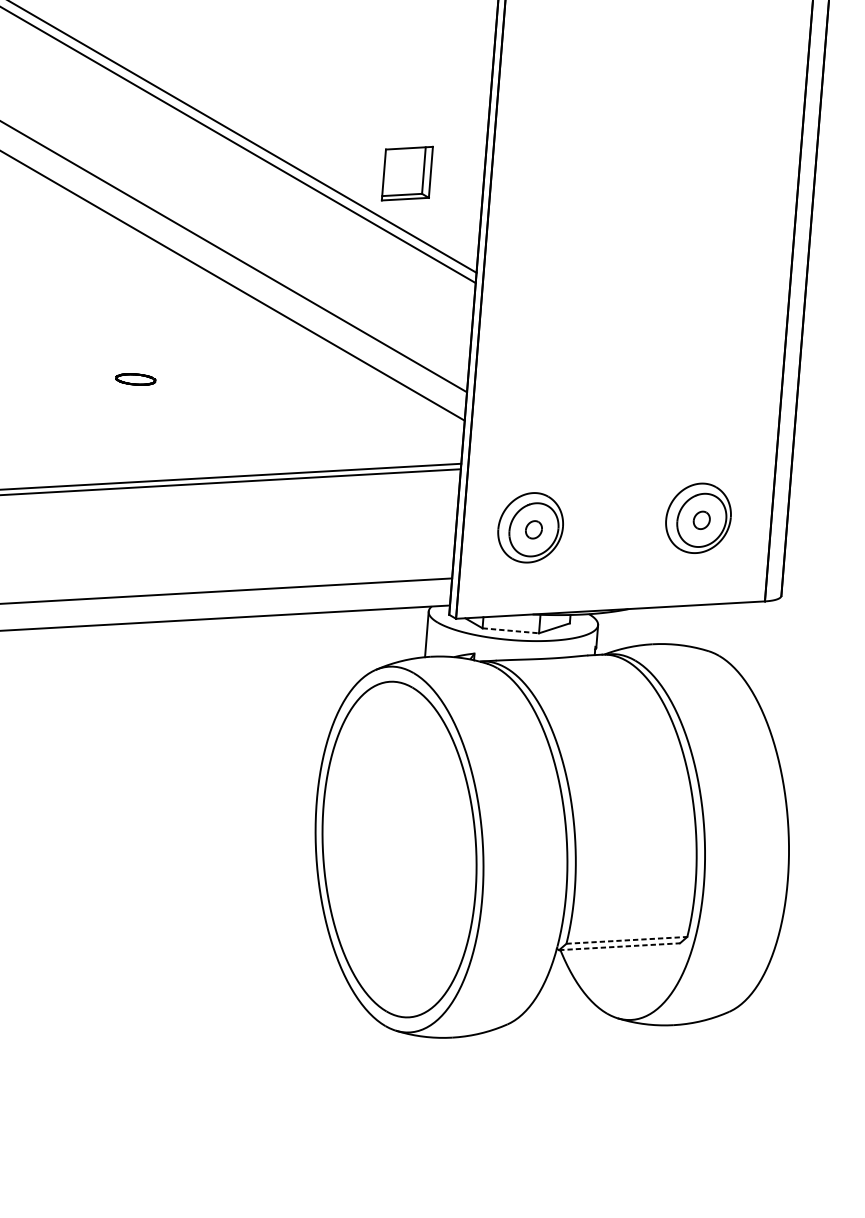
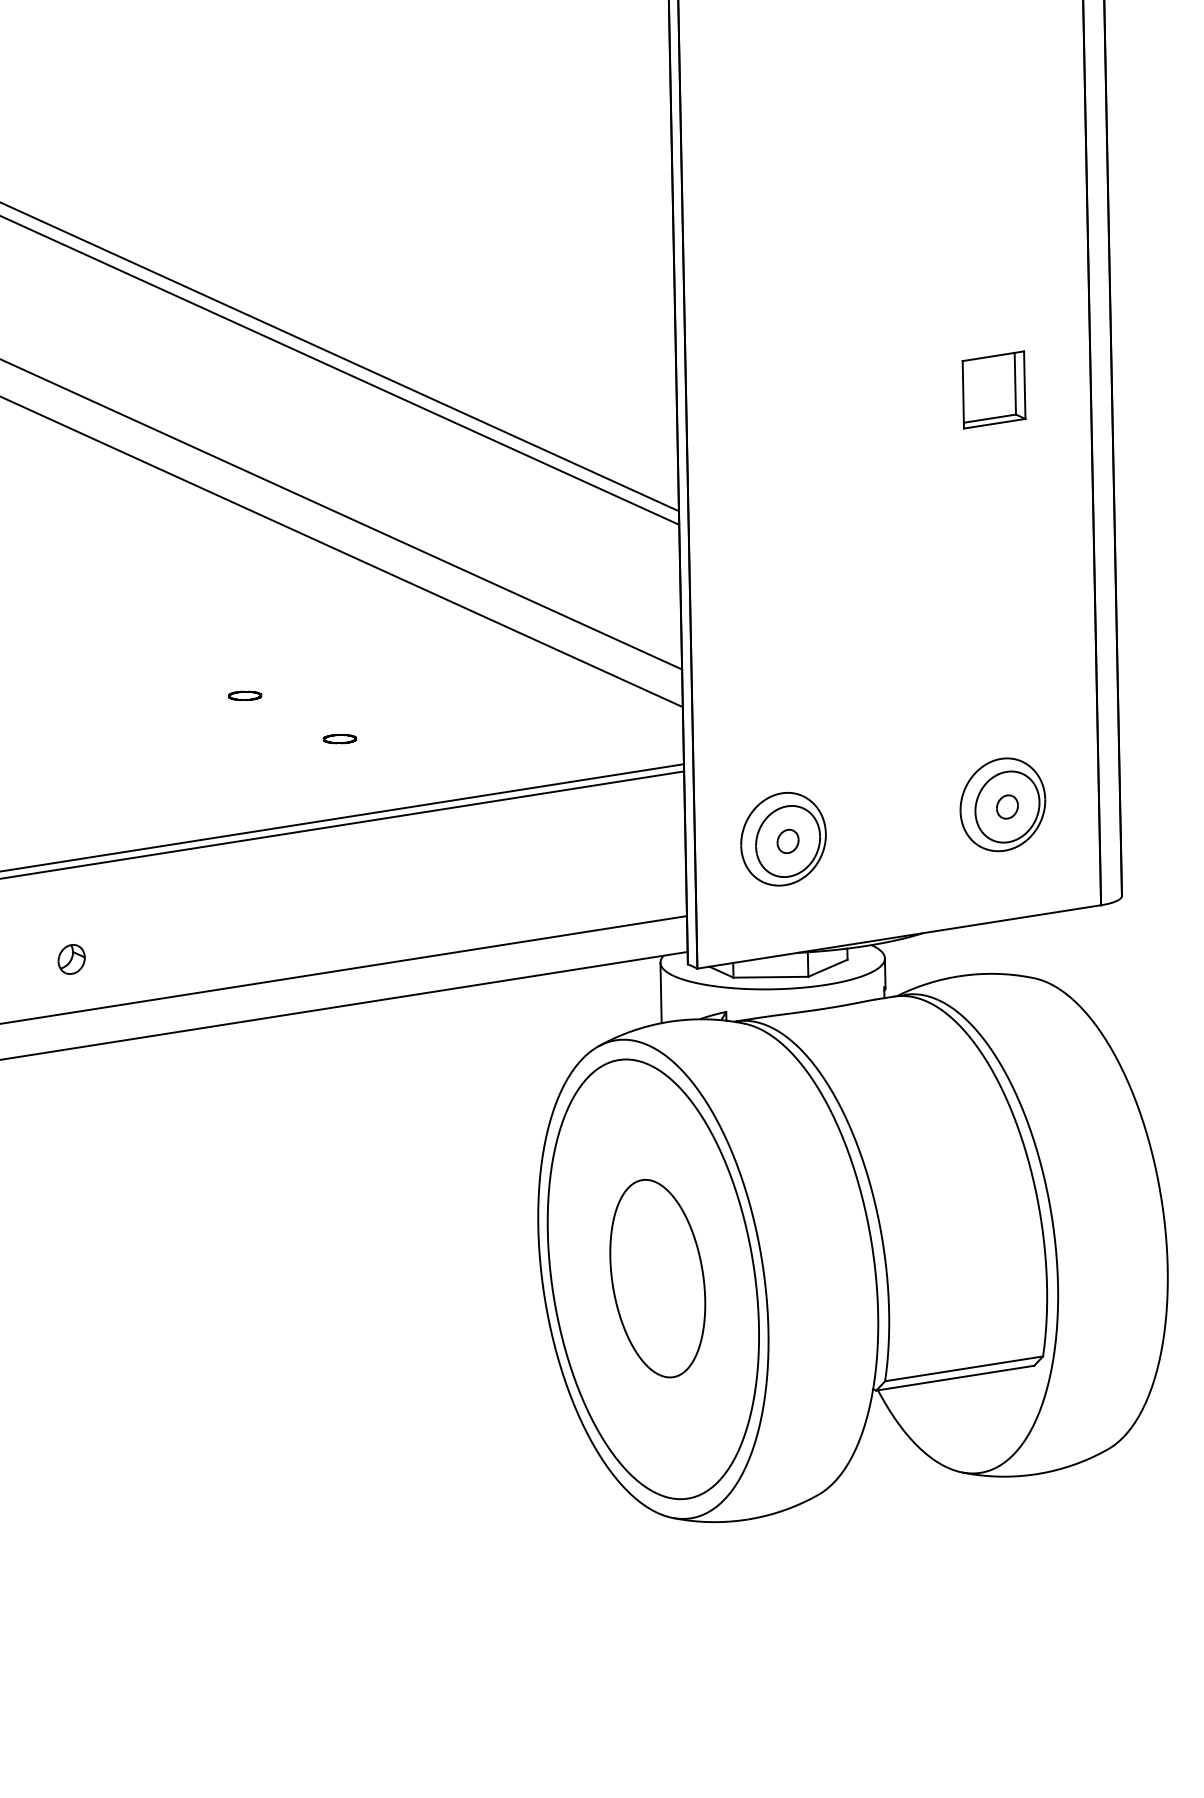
part: (407, 173) -> (993, 389), moved
part: (135, 378) -> (244, 695), size x0.62
part: (203, 419) -> (339, 739), added
line: (511, 631) -> (771, 977), dashed -> solid
part: (402, 849) -> (657, 1278), added
line: (627, 940) -> (964, 1368), dashed -> solid
line: (619, 946) -> (955, 1378), dashed -> solid

